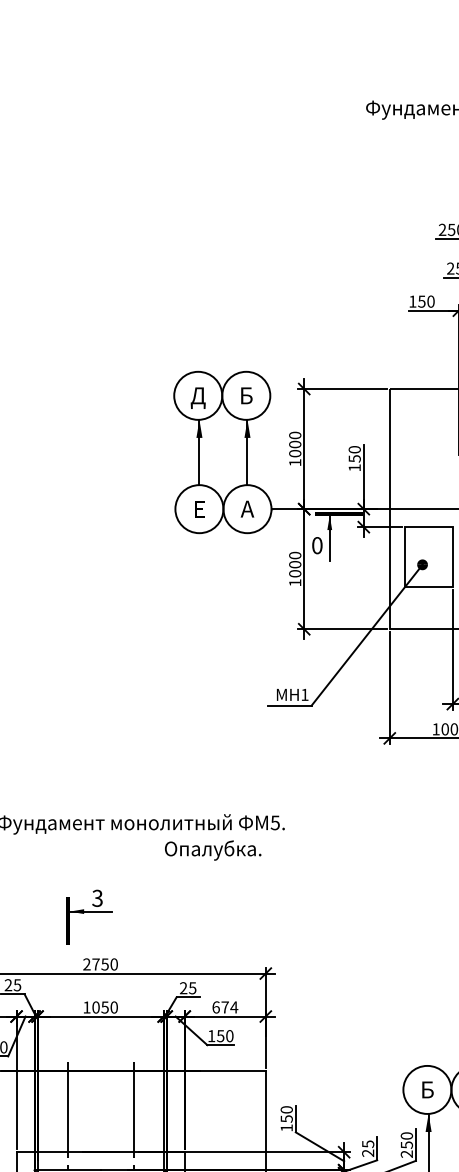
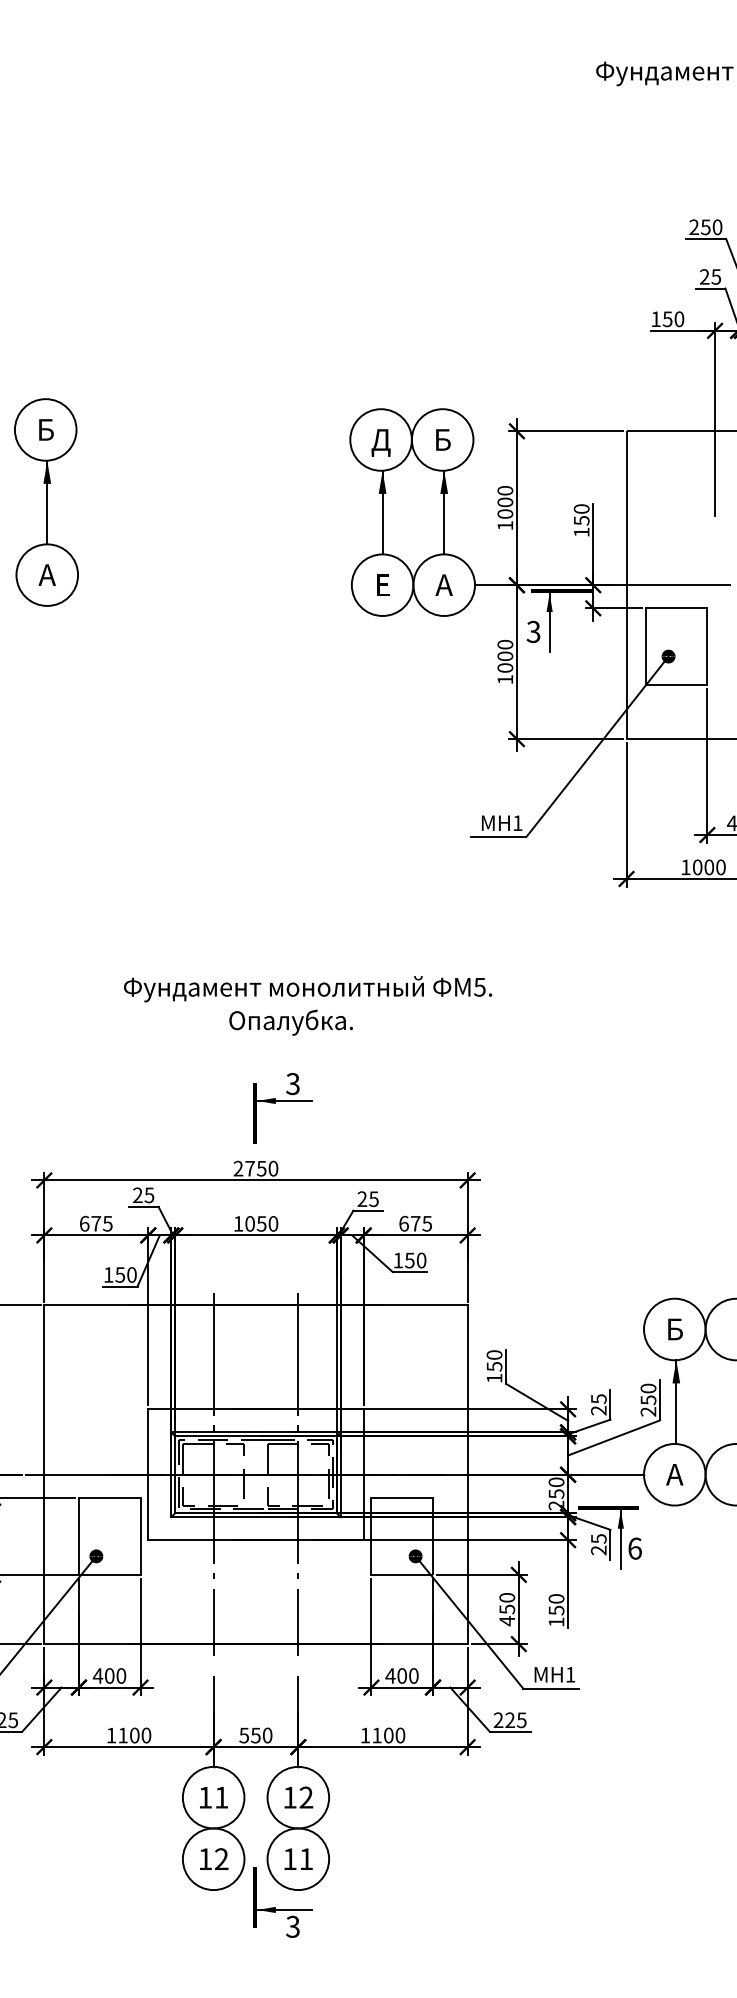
text: (317, 545) -> (533, 631), 0 -> 3
text: (212, 850) -> (290, 1022), moved
part: (89, 912) -> (282, 1101), moved
text: (234, 1007) -> (427, 1223), 674 -> 675

